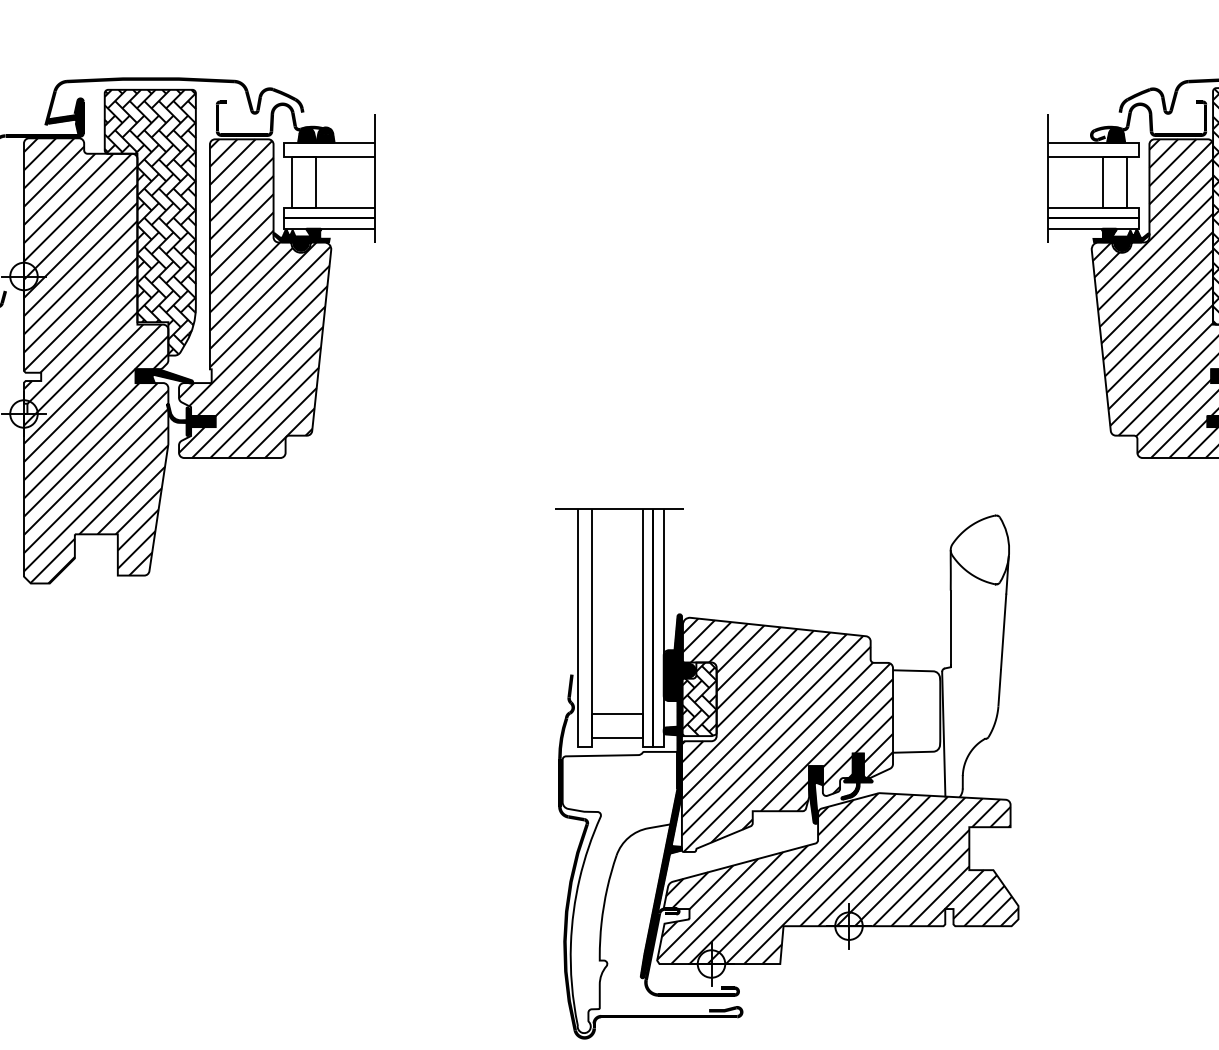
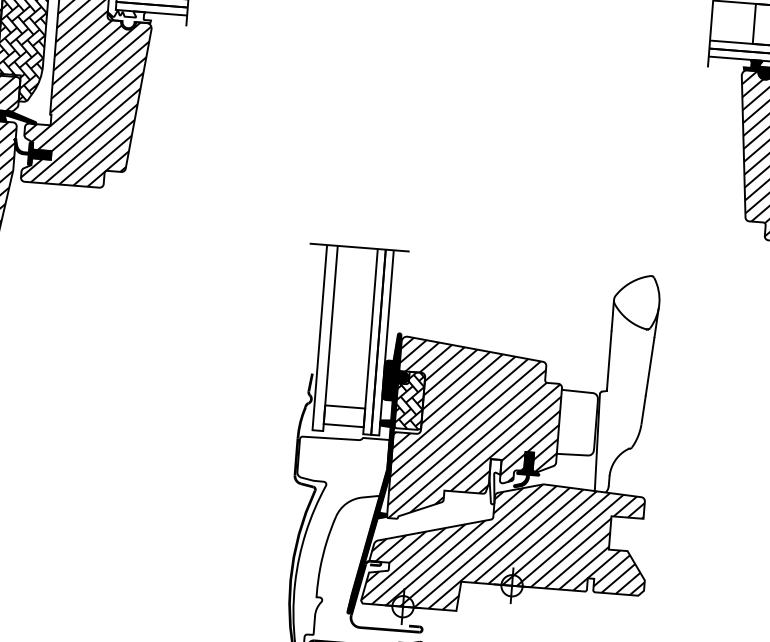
hatch: (301, 239) -> (129, 19), removed
hatch: (815, 794) -> (494, 481), removed

